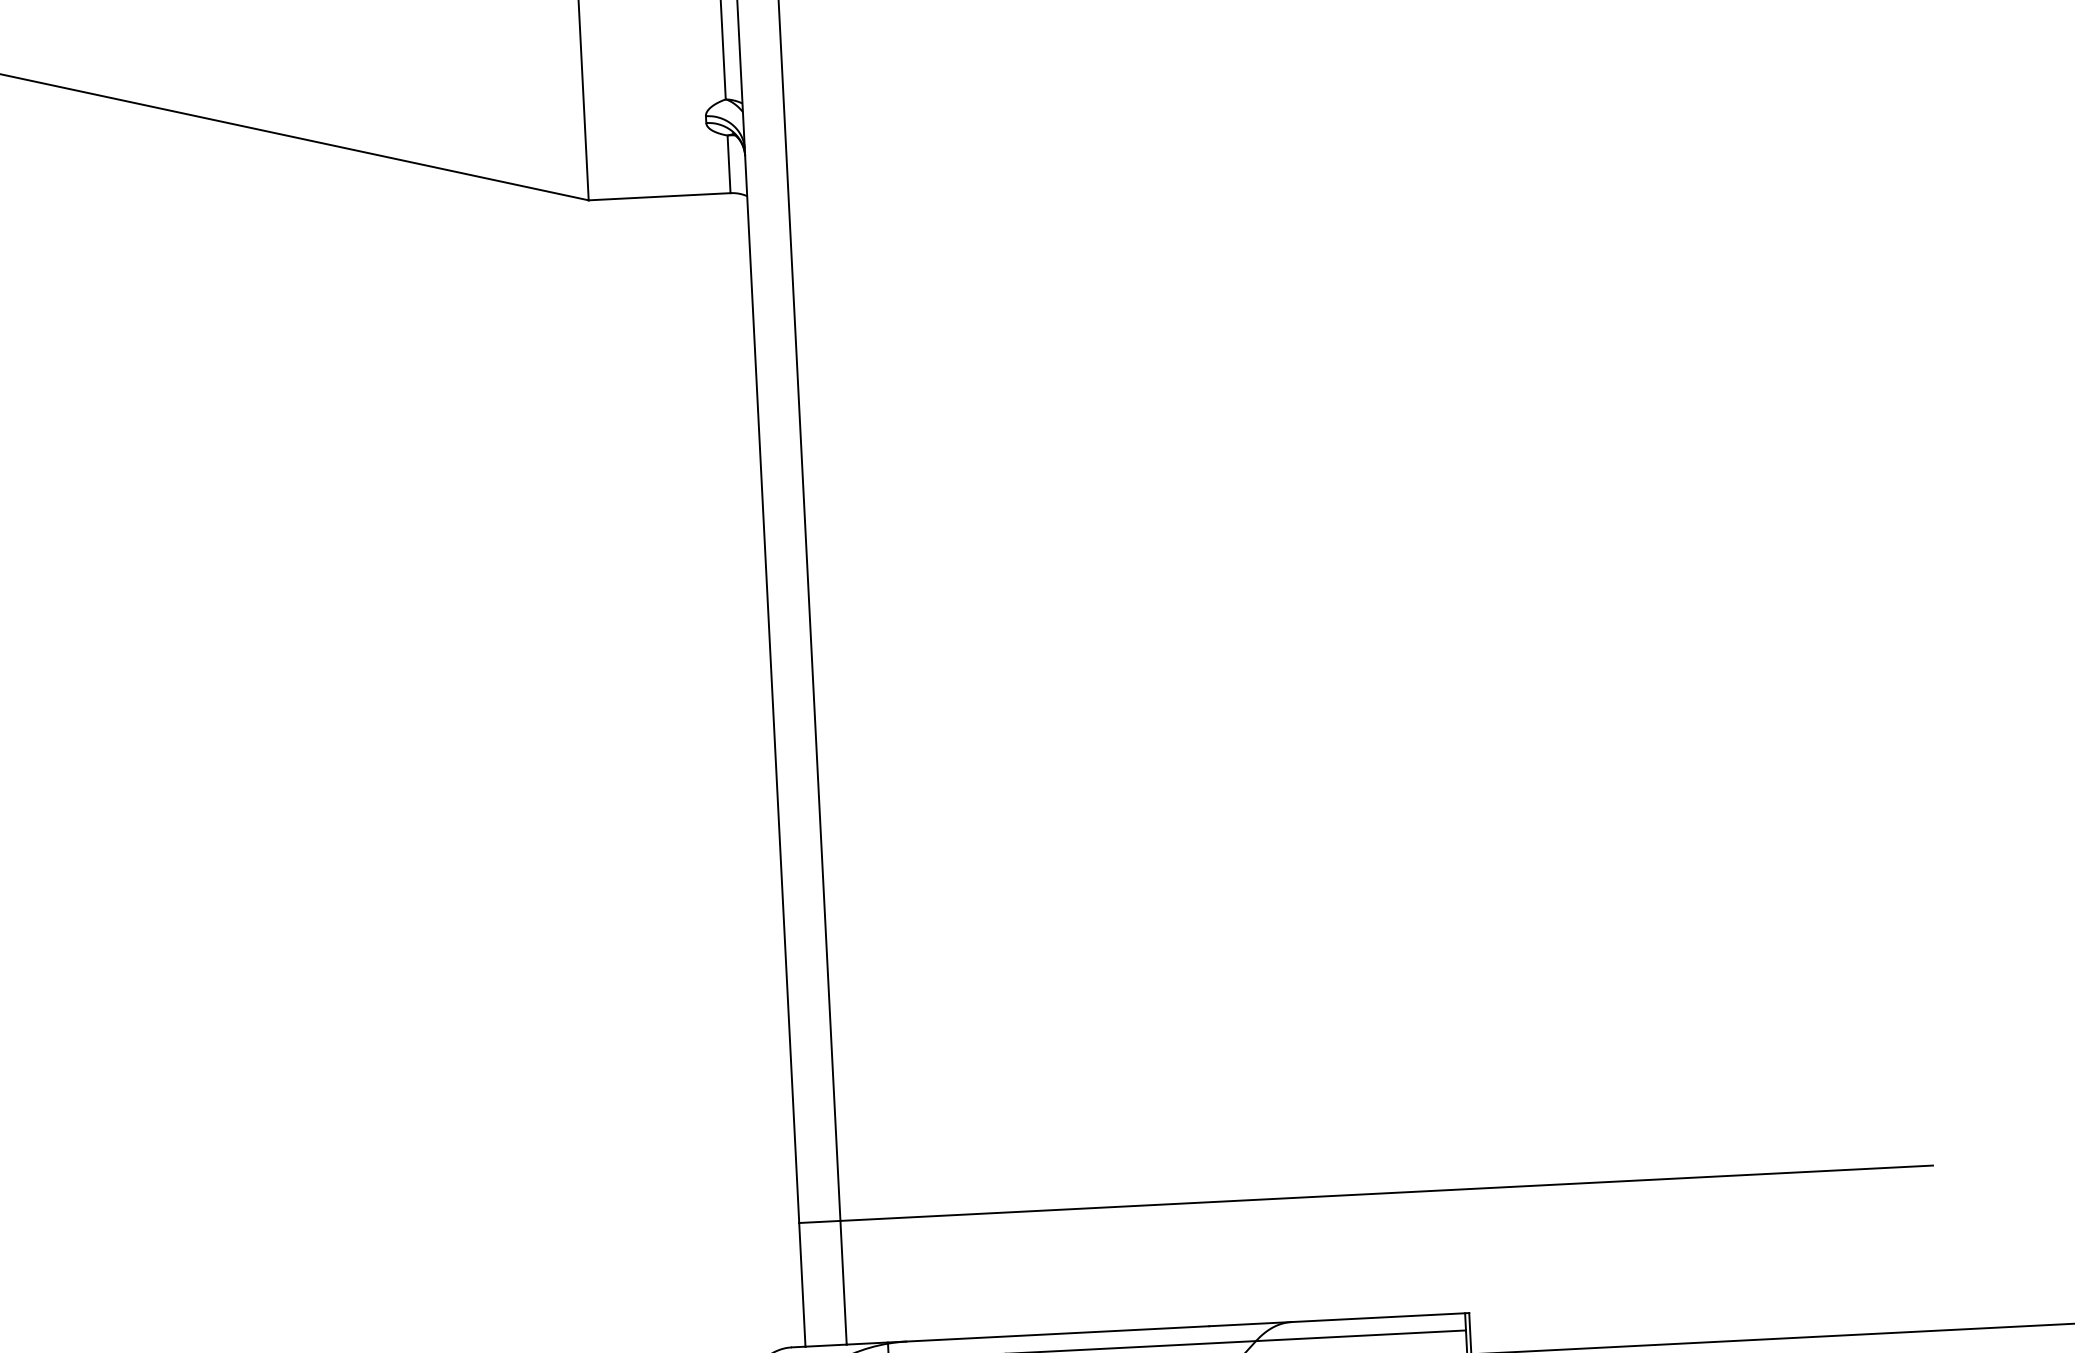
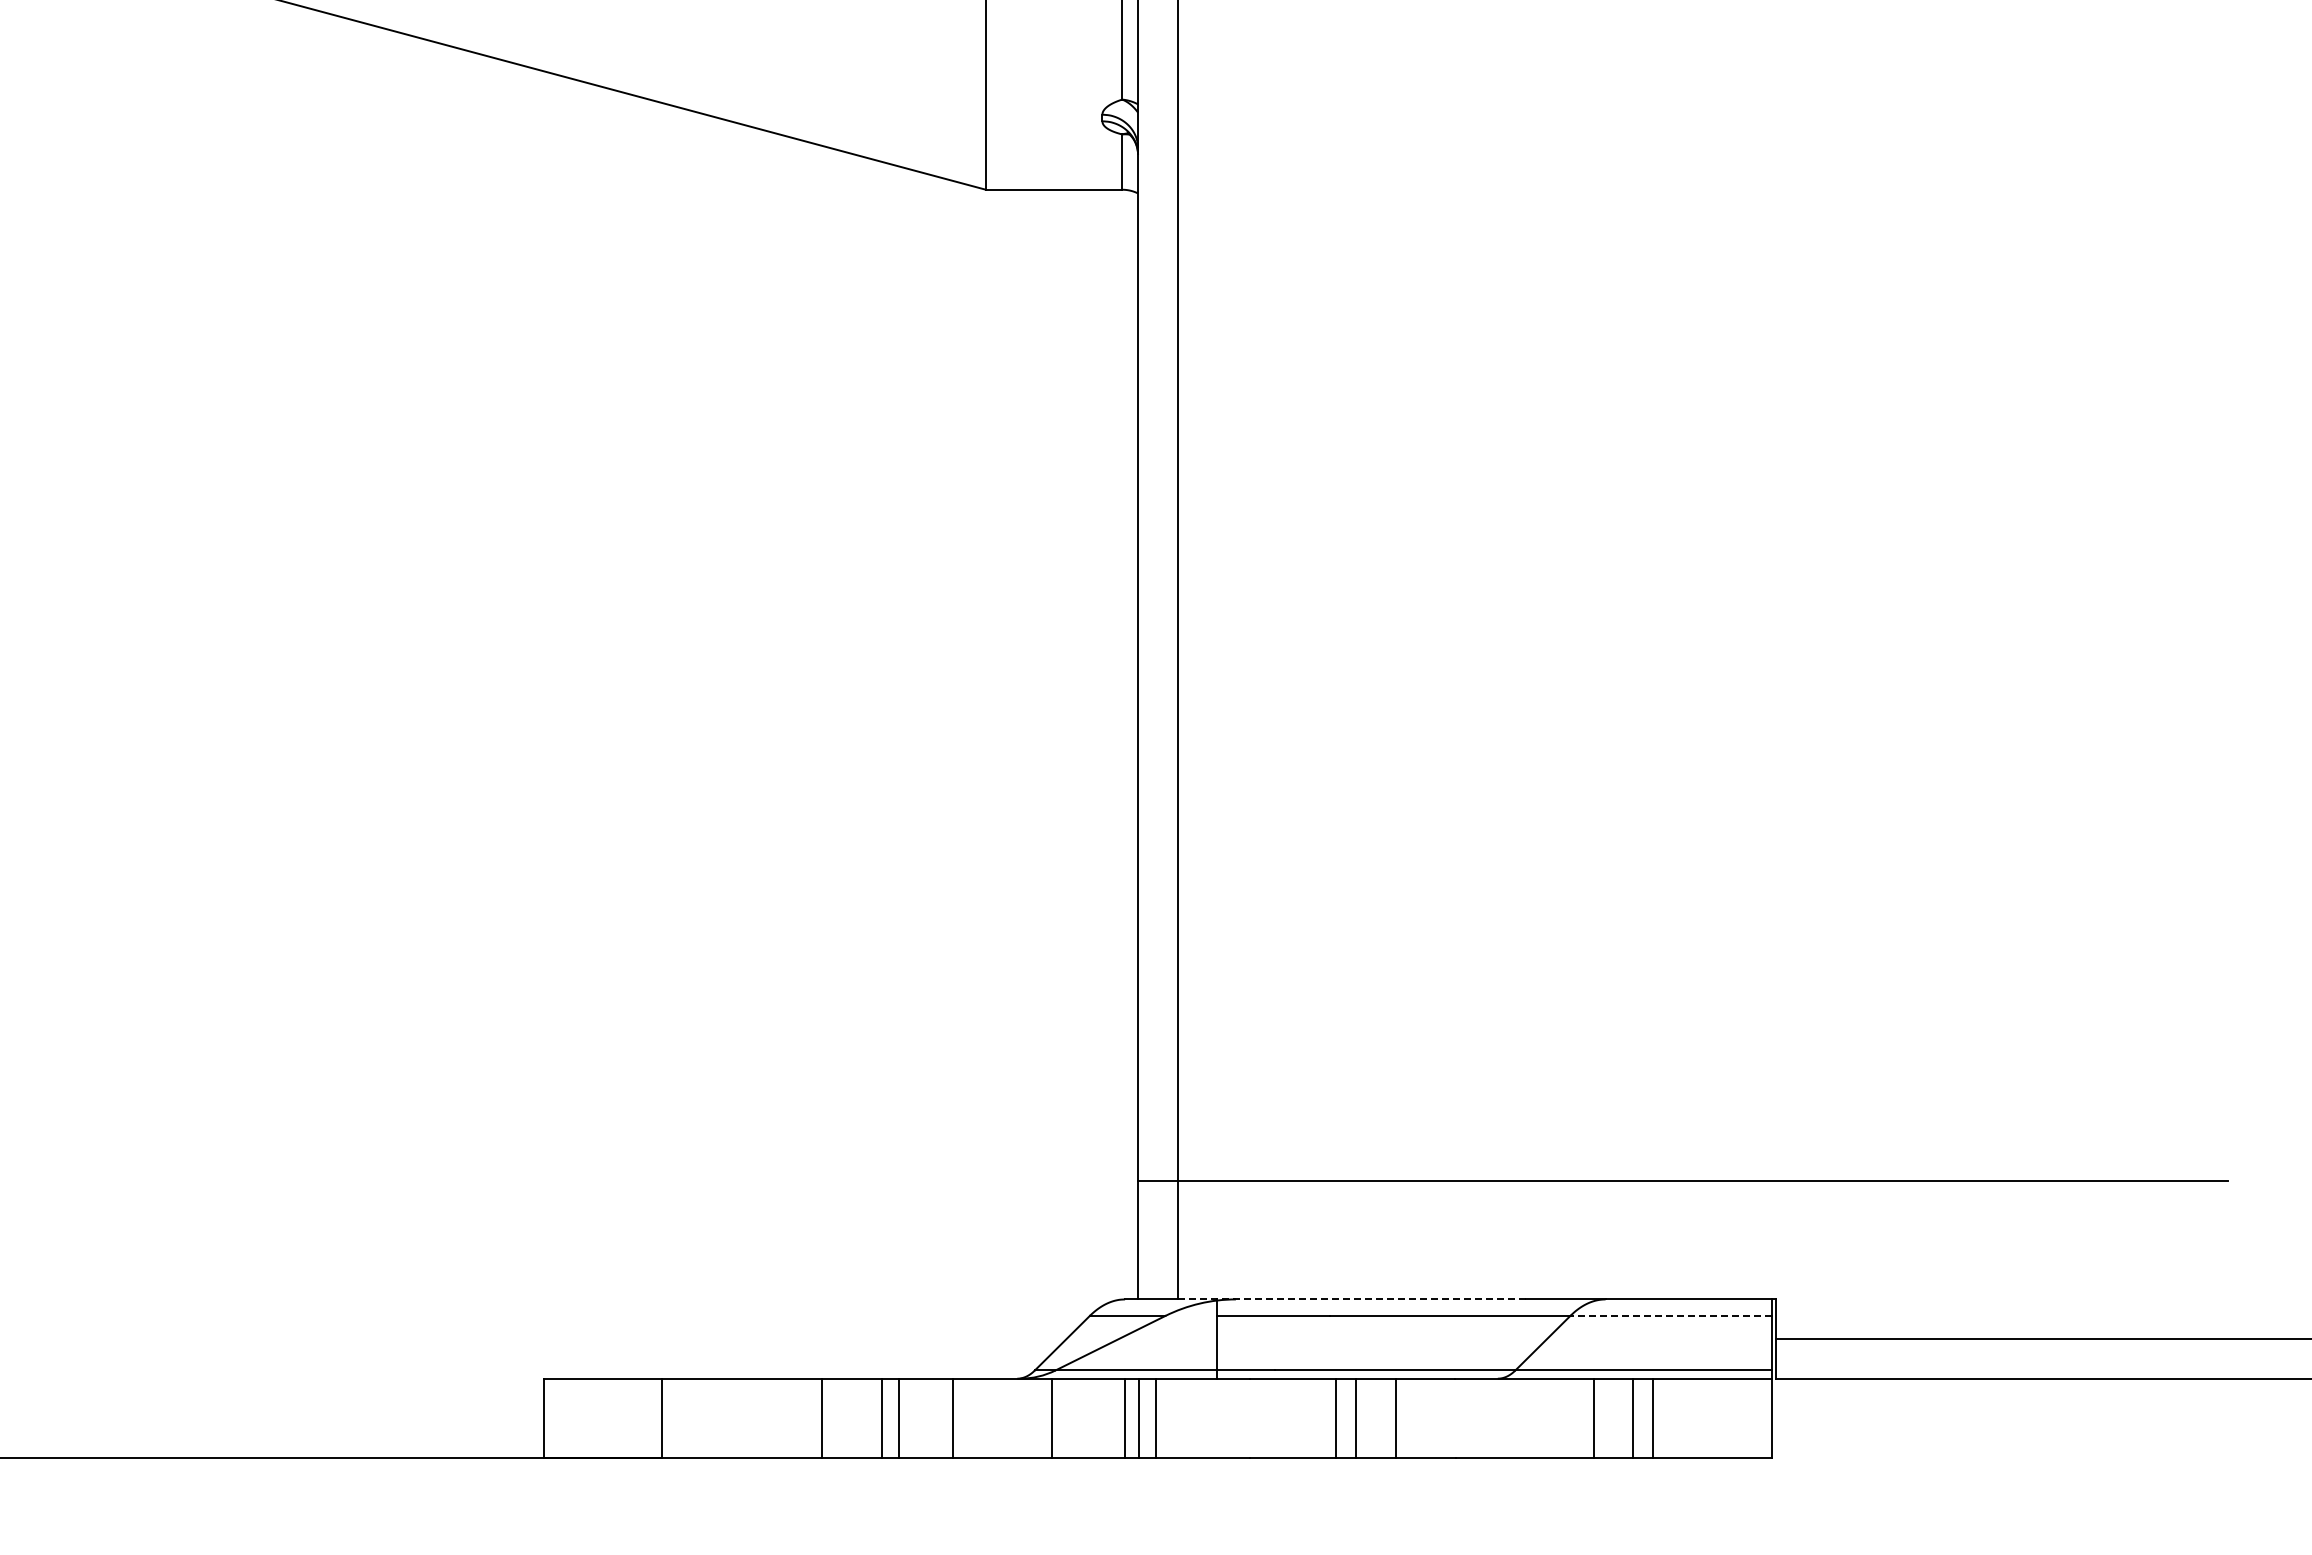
line: (1028, 1335) -> (1352, 1299), solid -> dashed
line: (1361, 1335) -> (1671, 1315), solid -> dashed

